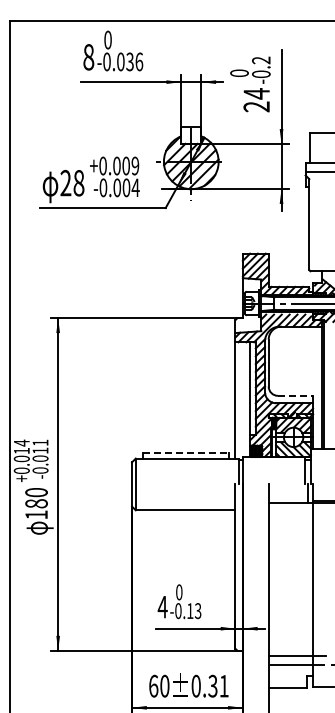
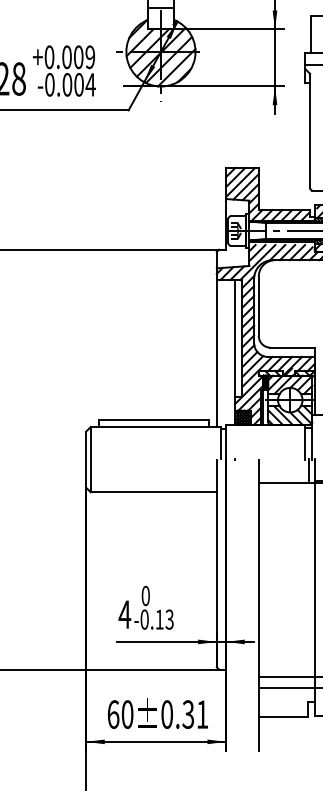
line: (295, 395) -> (292, 347), dashed -> solid
line: (186, 453) -> (154, 420), dashed -> solid

